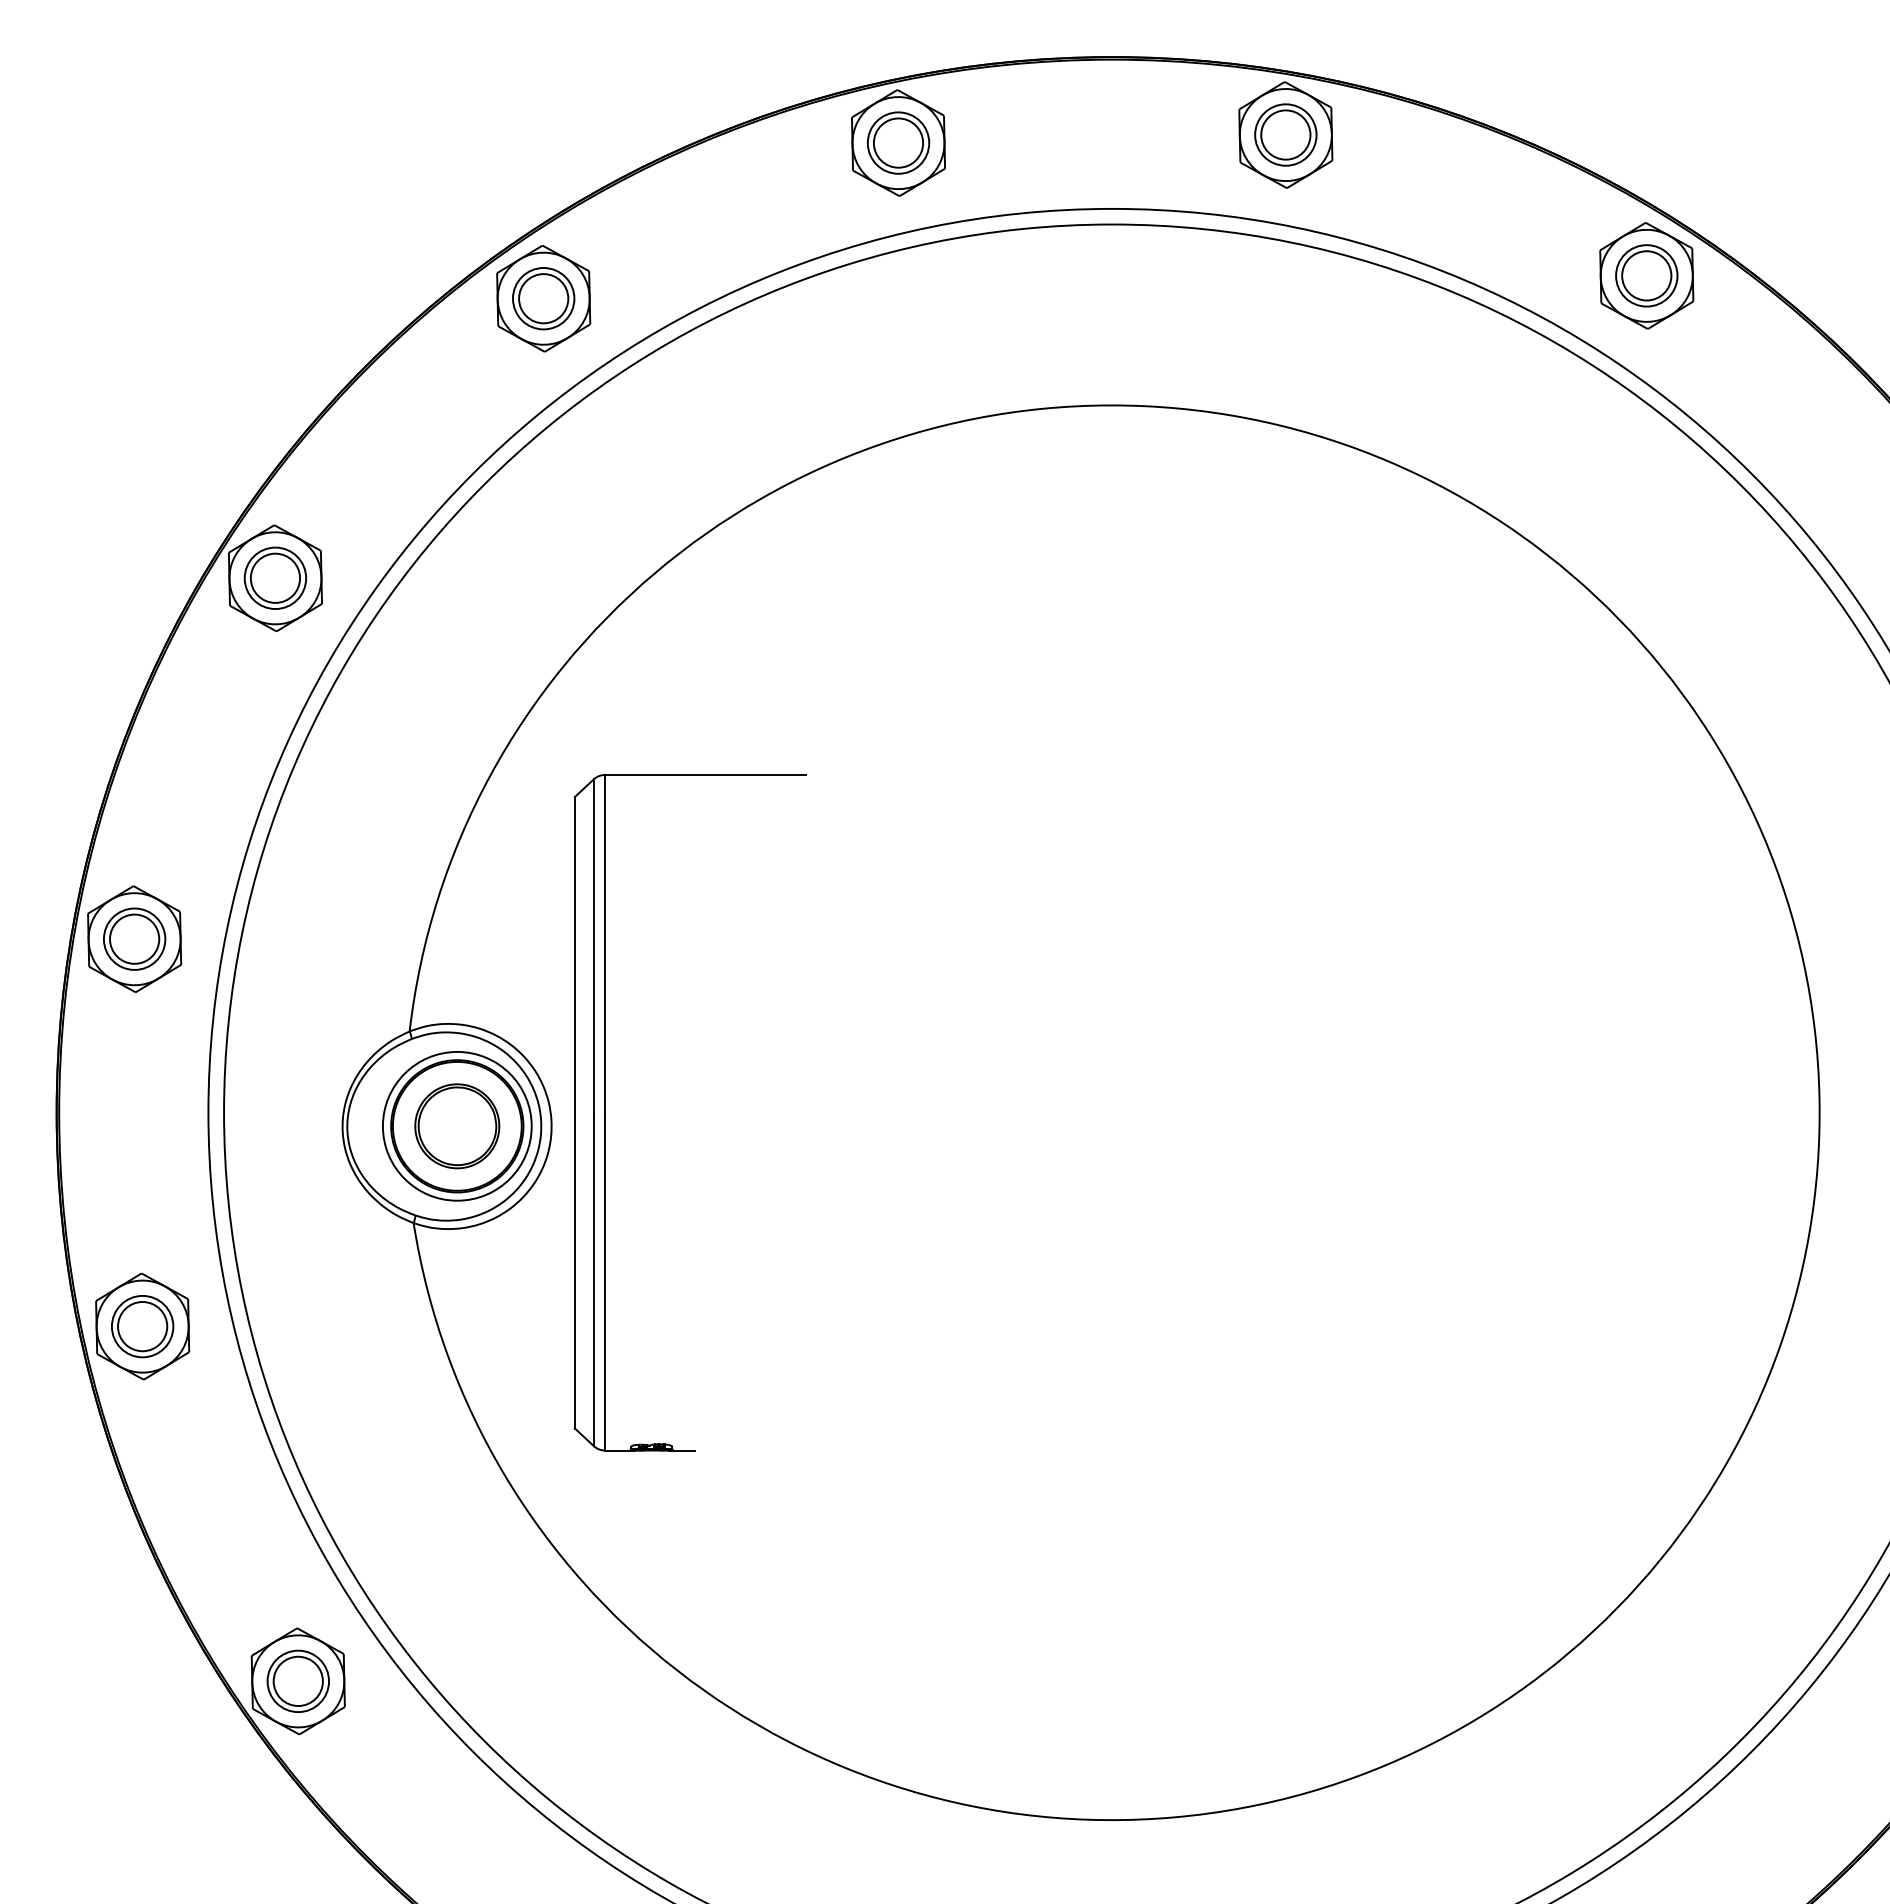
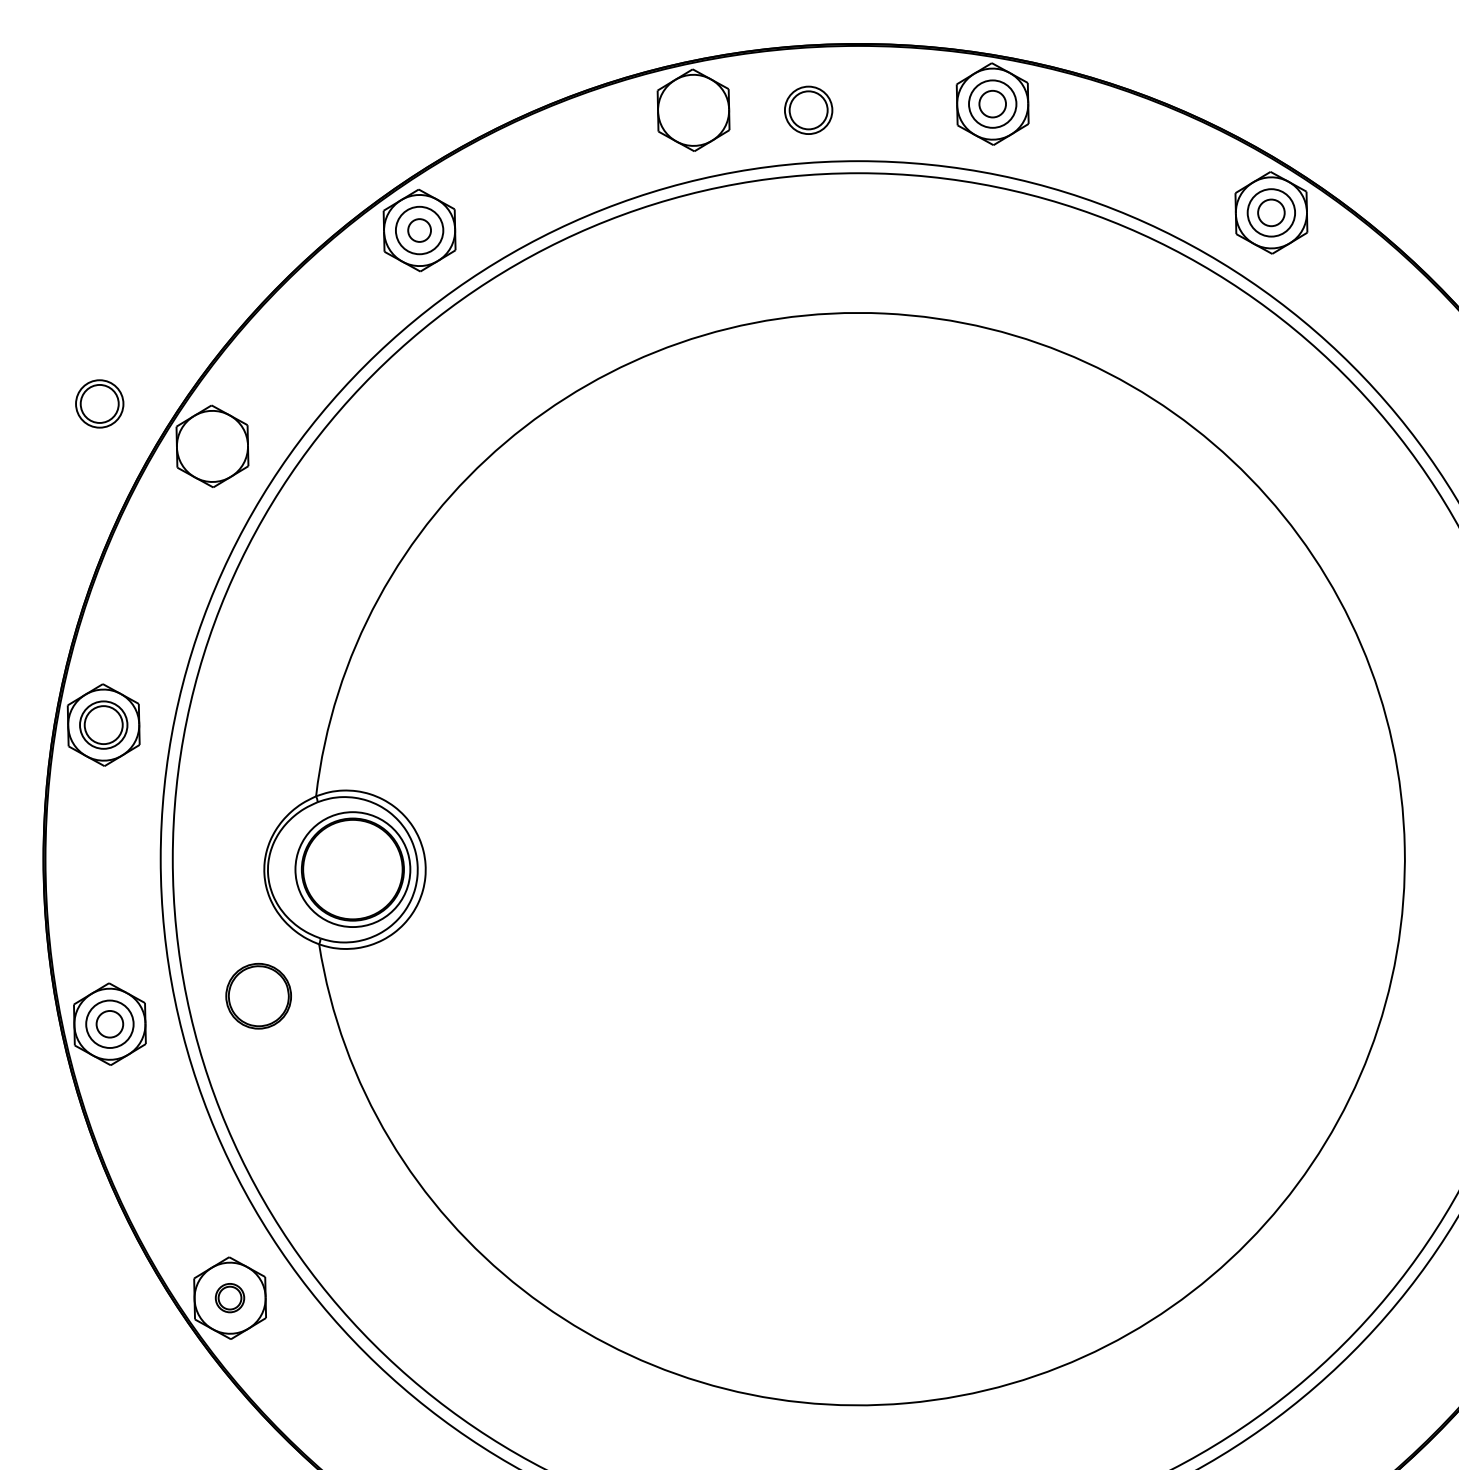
circle: (1285, 134) -> (992, 103), size x0.7
part: (898, 142) -> (808, 109), moved
circle: (1646, 275) -> (1271, 212), size x0.7
circle: (543, 298) -> (419, 230), size x0.6
part: (275, 577) -> (99, 403), moved
part: (605, 1112) -> (467, 858), removed
part: (457, 1126) -> (258, 996), moved
circle: (142, 1326) -> (109, 1024), size x0.7
part: (297, 1680) -> (229, 1297), size x0.6

